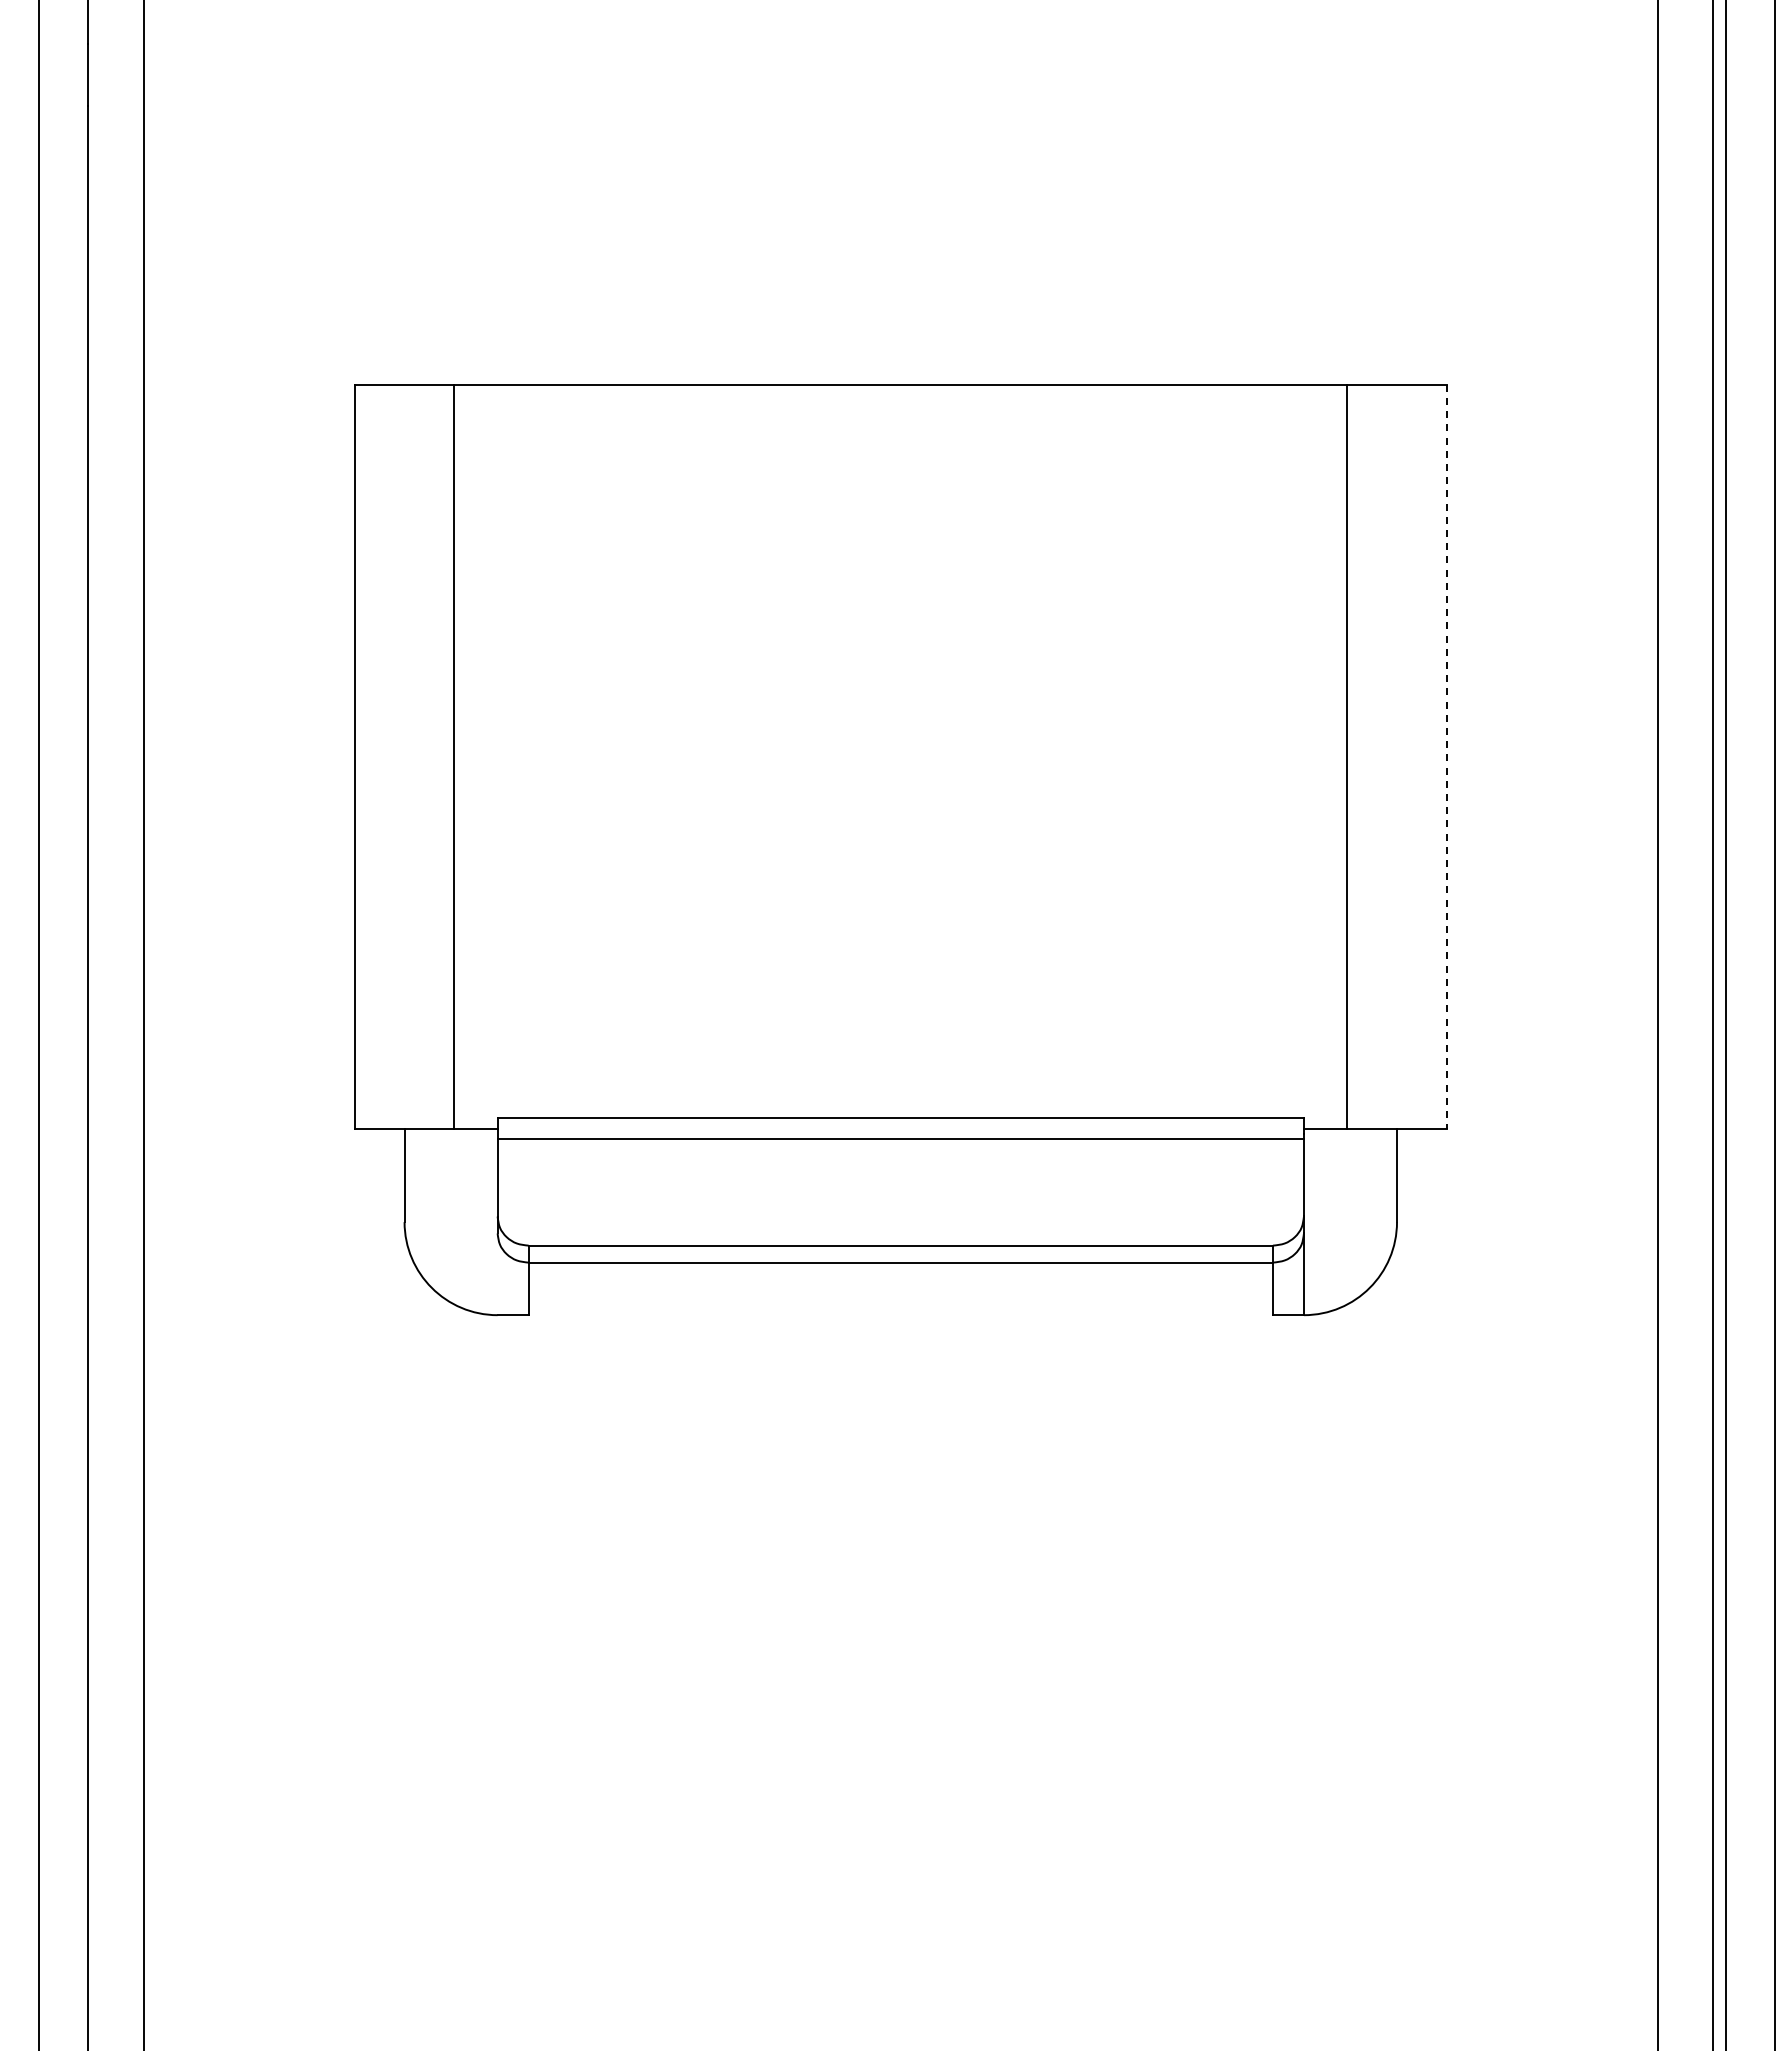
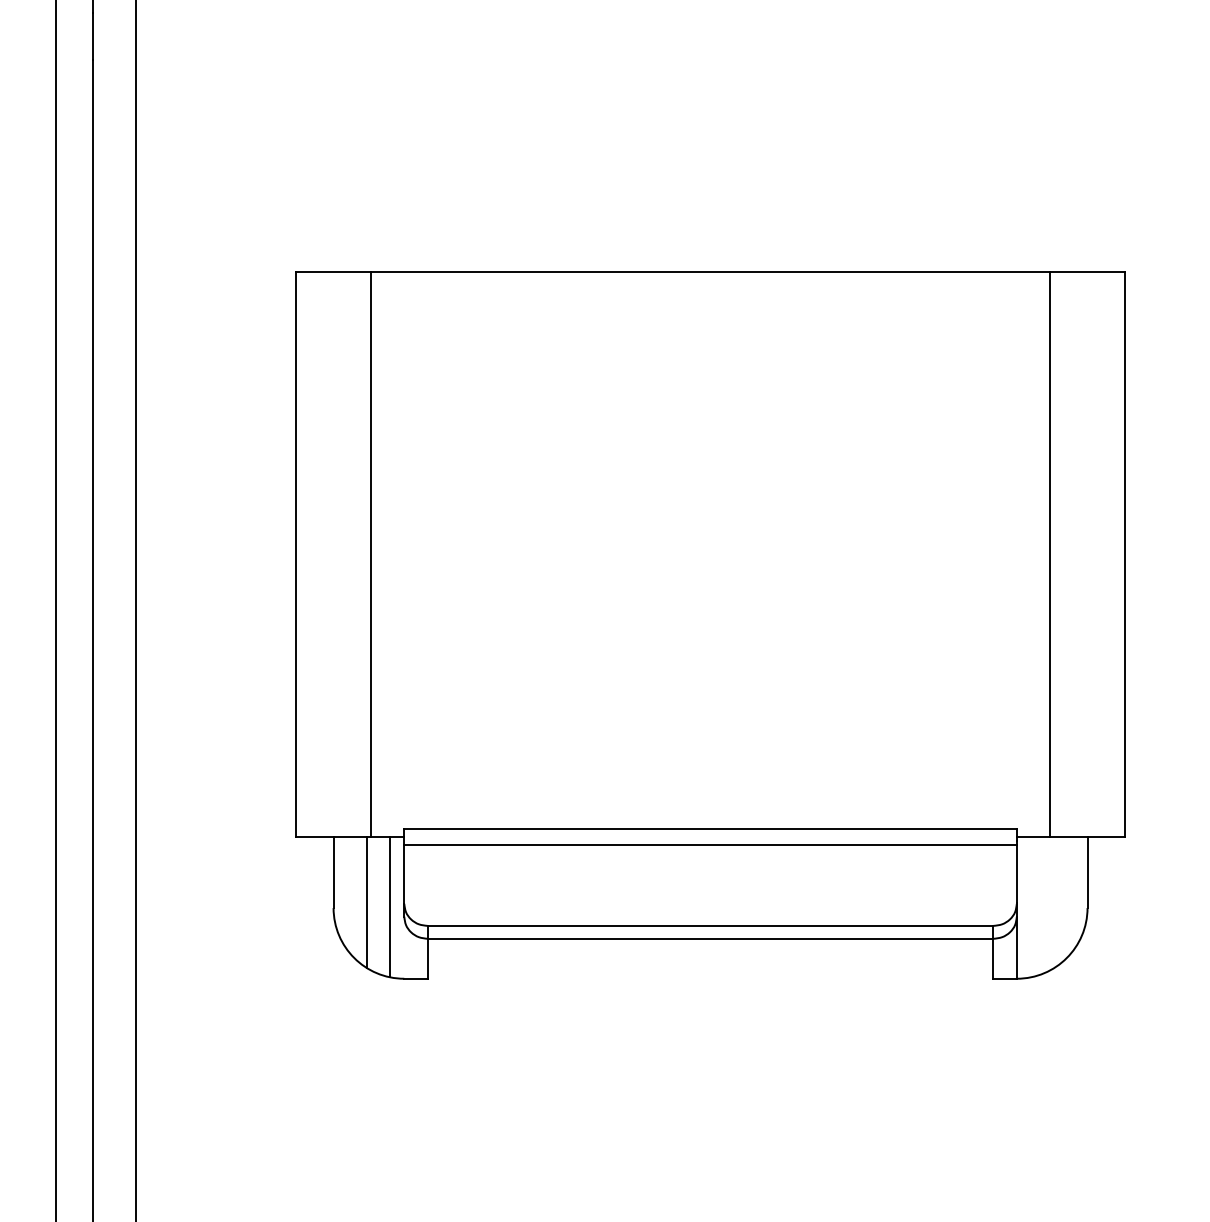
line: (1446, 757) -> (1125, 555), dashed -> solid
line: (448, 1214) -> (366, 902), added
line: (479, 1221) -> (390, 907), added

